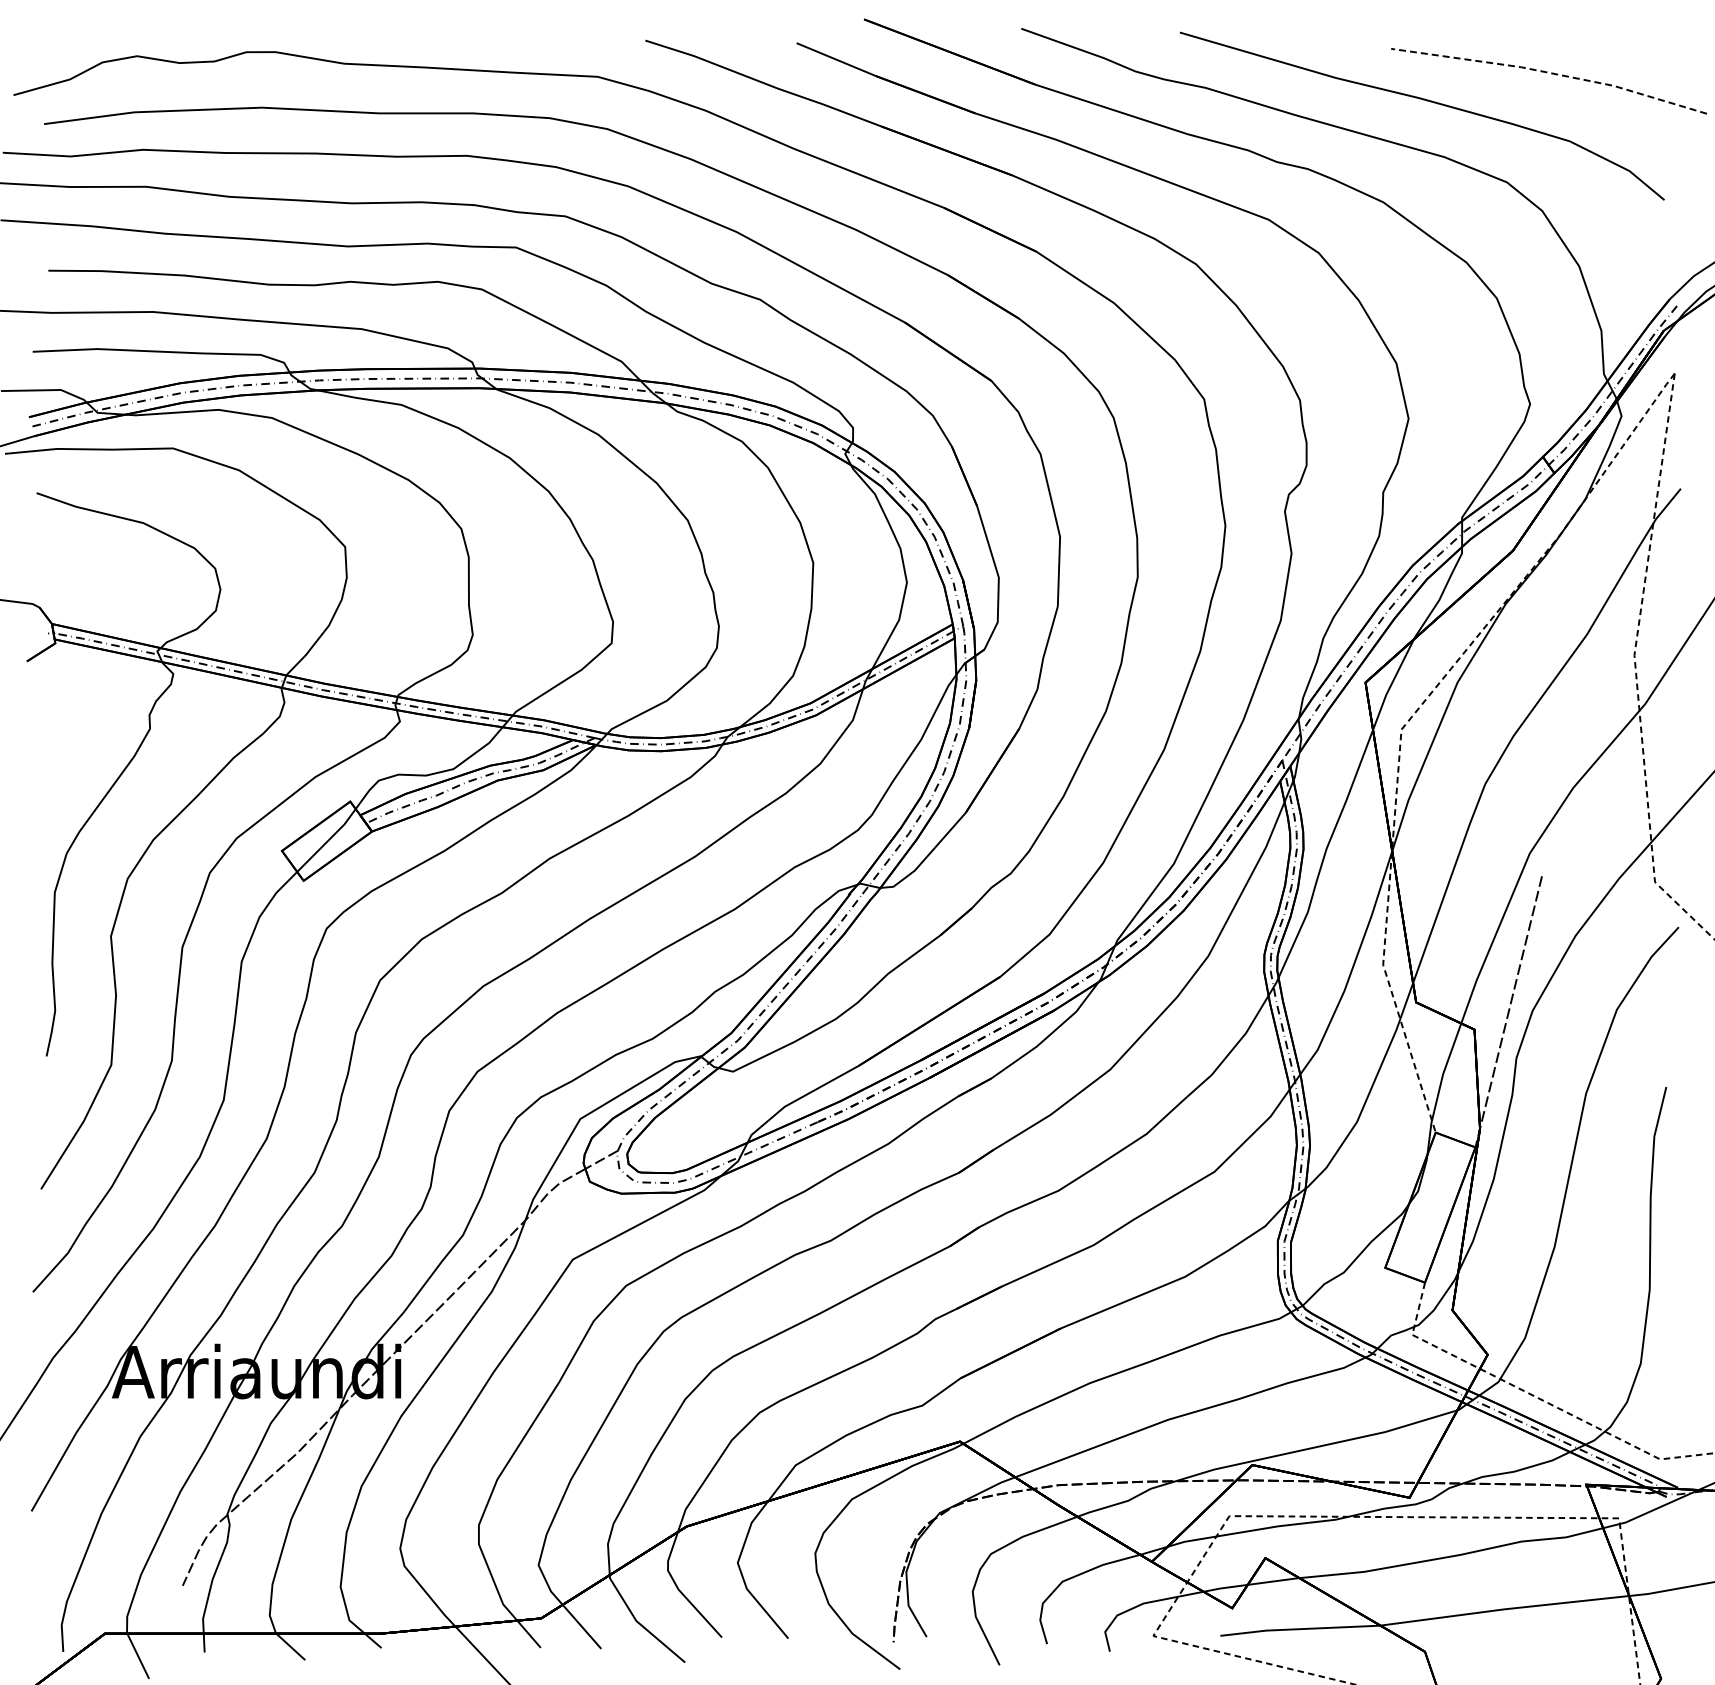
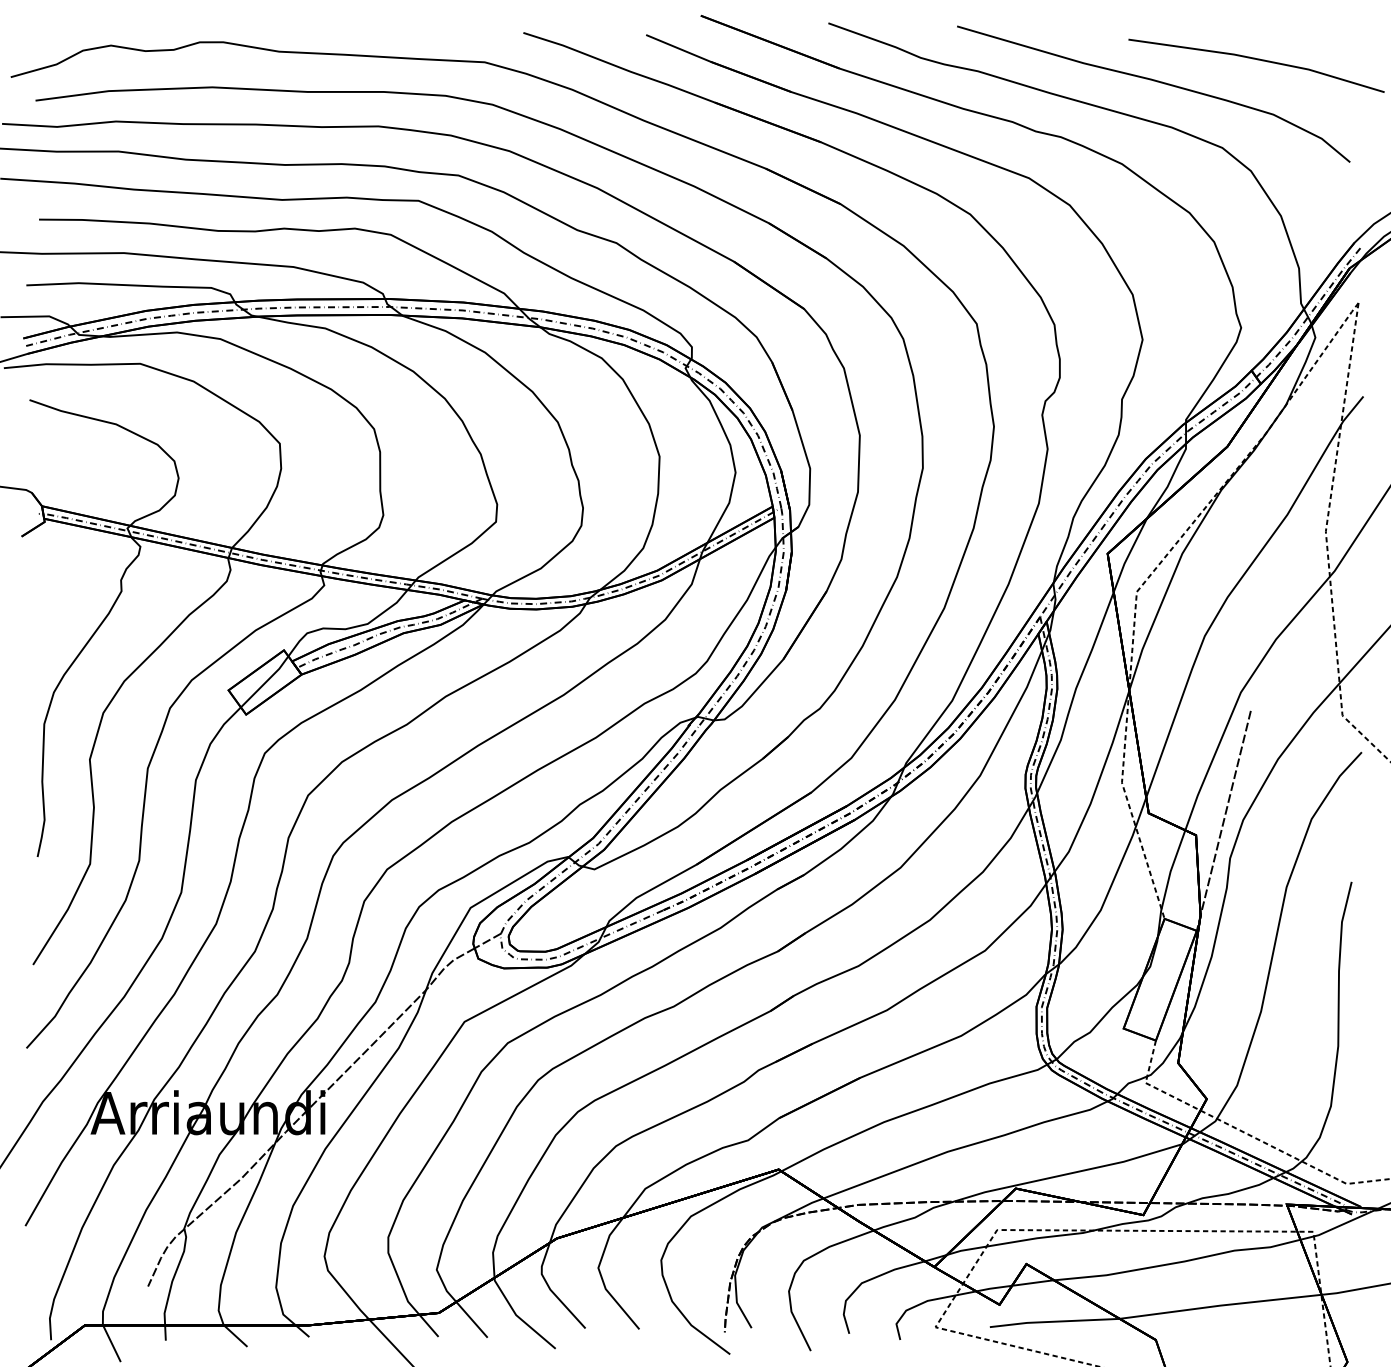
line: (1550, 73) -> (1257, 59), dashed -> solid

